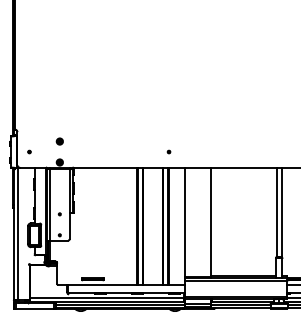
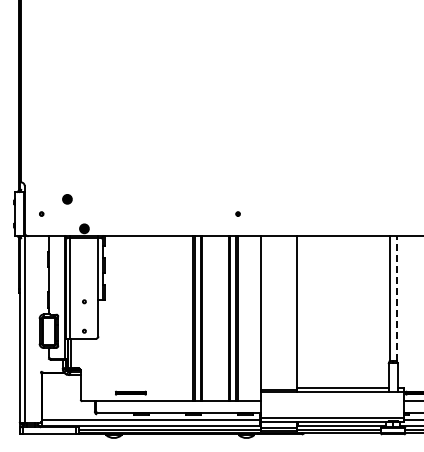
part: (59, 141) -> (67, 199), moved
line: (281, 212) -> (396, 298), solid -> dashed
line: (236, 280) -> (332, 395), removed

